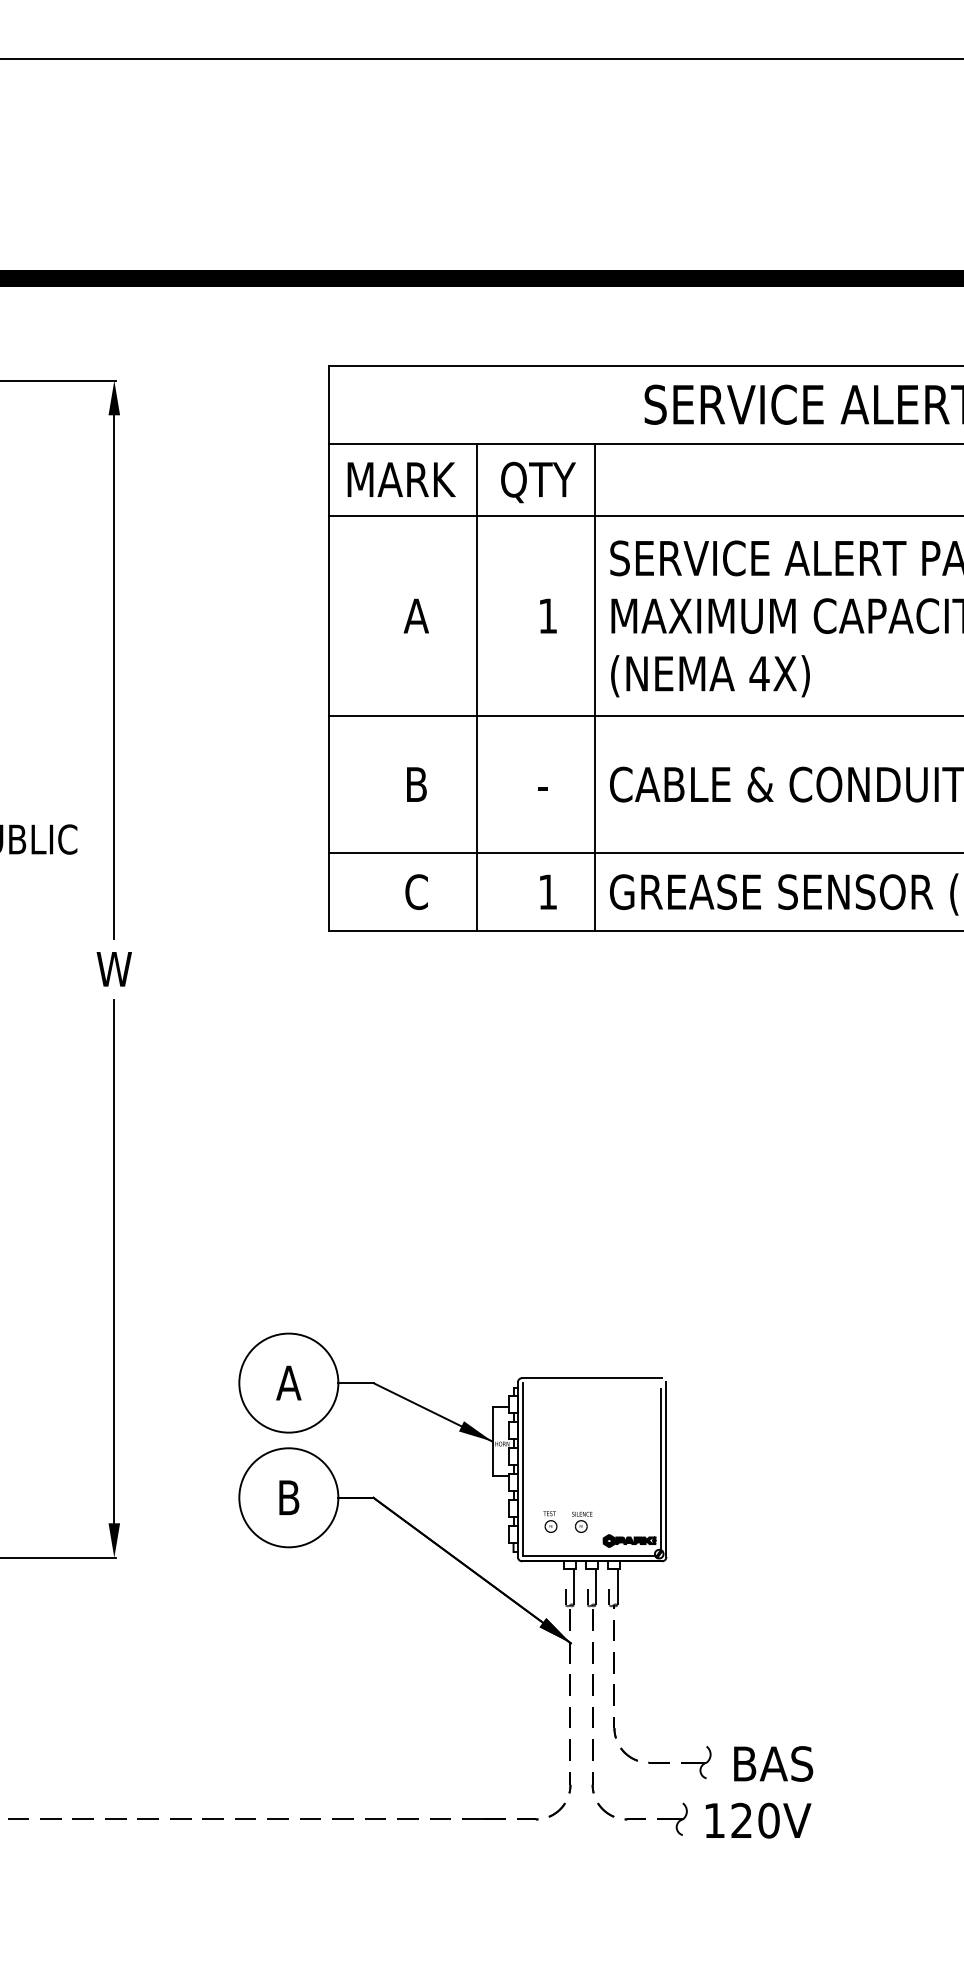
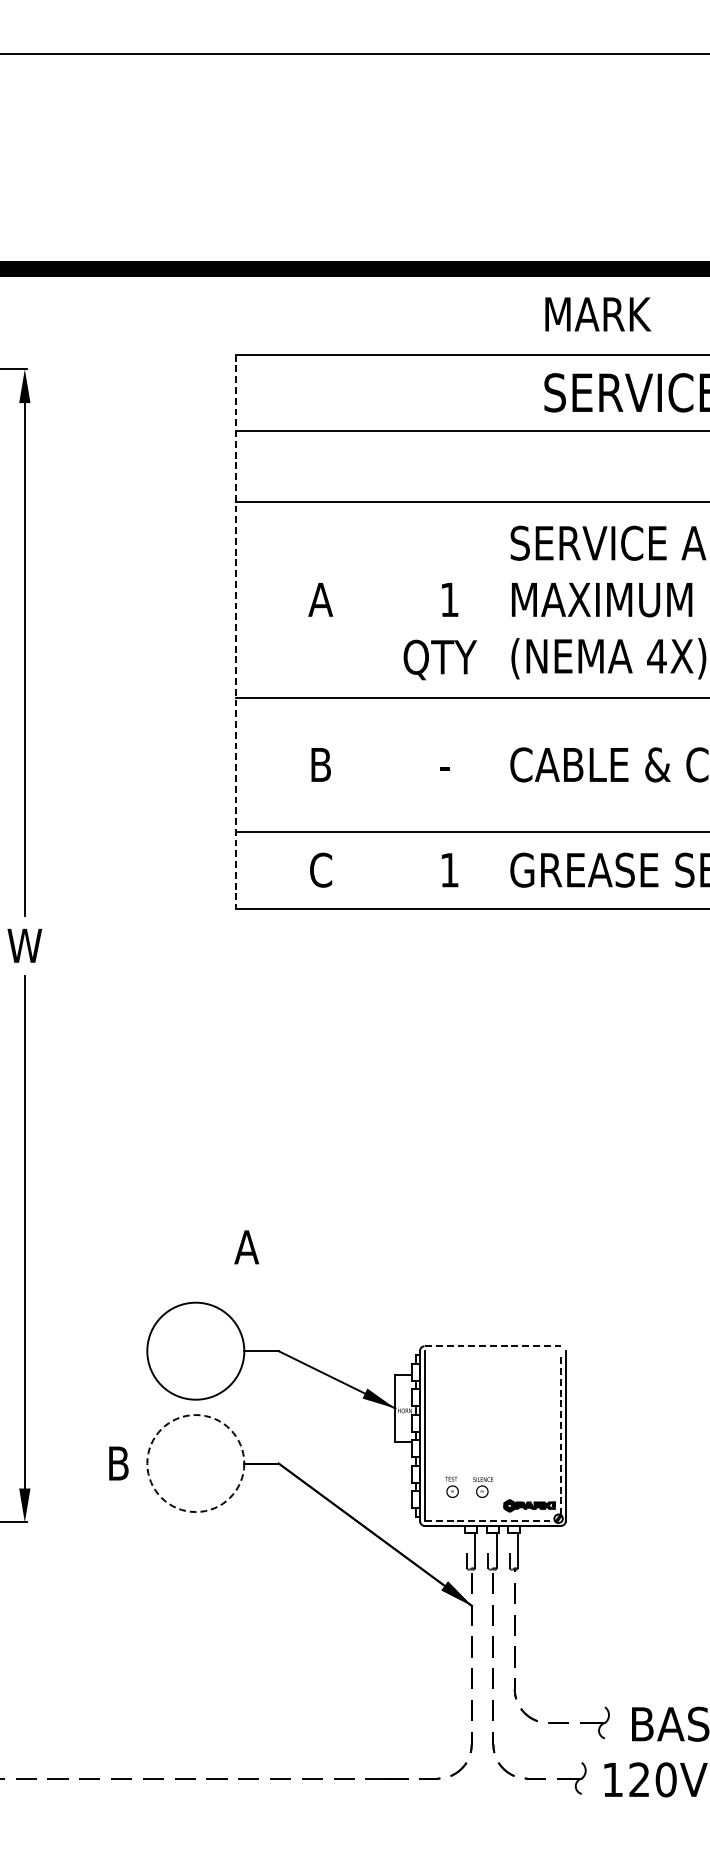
text: (401, 479) -> (598, 314), moved
text: (538, 482) -> (440, 659), moved
line: (329, 648) -> (235, 631), solid -> dashed
line: (477, 687) -> (380, 669), removed
line: (594, 687) -> (495, 669), removed
line: (592, 1378) -> (493, 1346), solid -> dashed
text: (288, 1382) -> (246, 1246), moved
line: (661, 1469) -> (560, 1435), solid -> dashed
circle: (288, 1497) -> (195, 1463), solid -> dashed
text: (289, 1497) -> (119, 1463), moved
line: (589, 1556) -> (490, 1521), solid -> dashed

